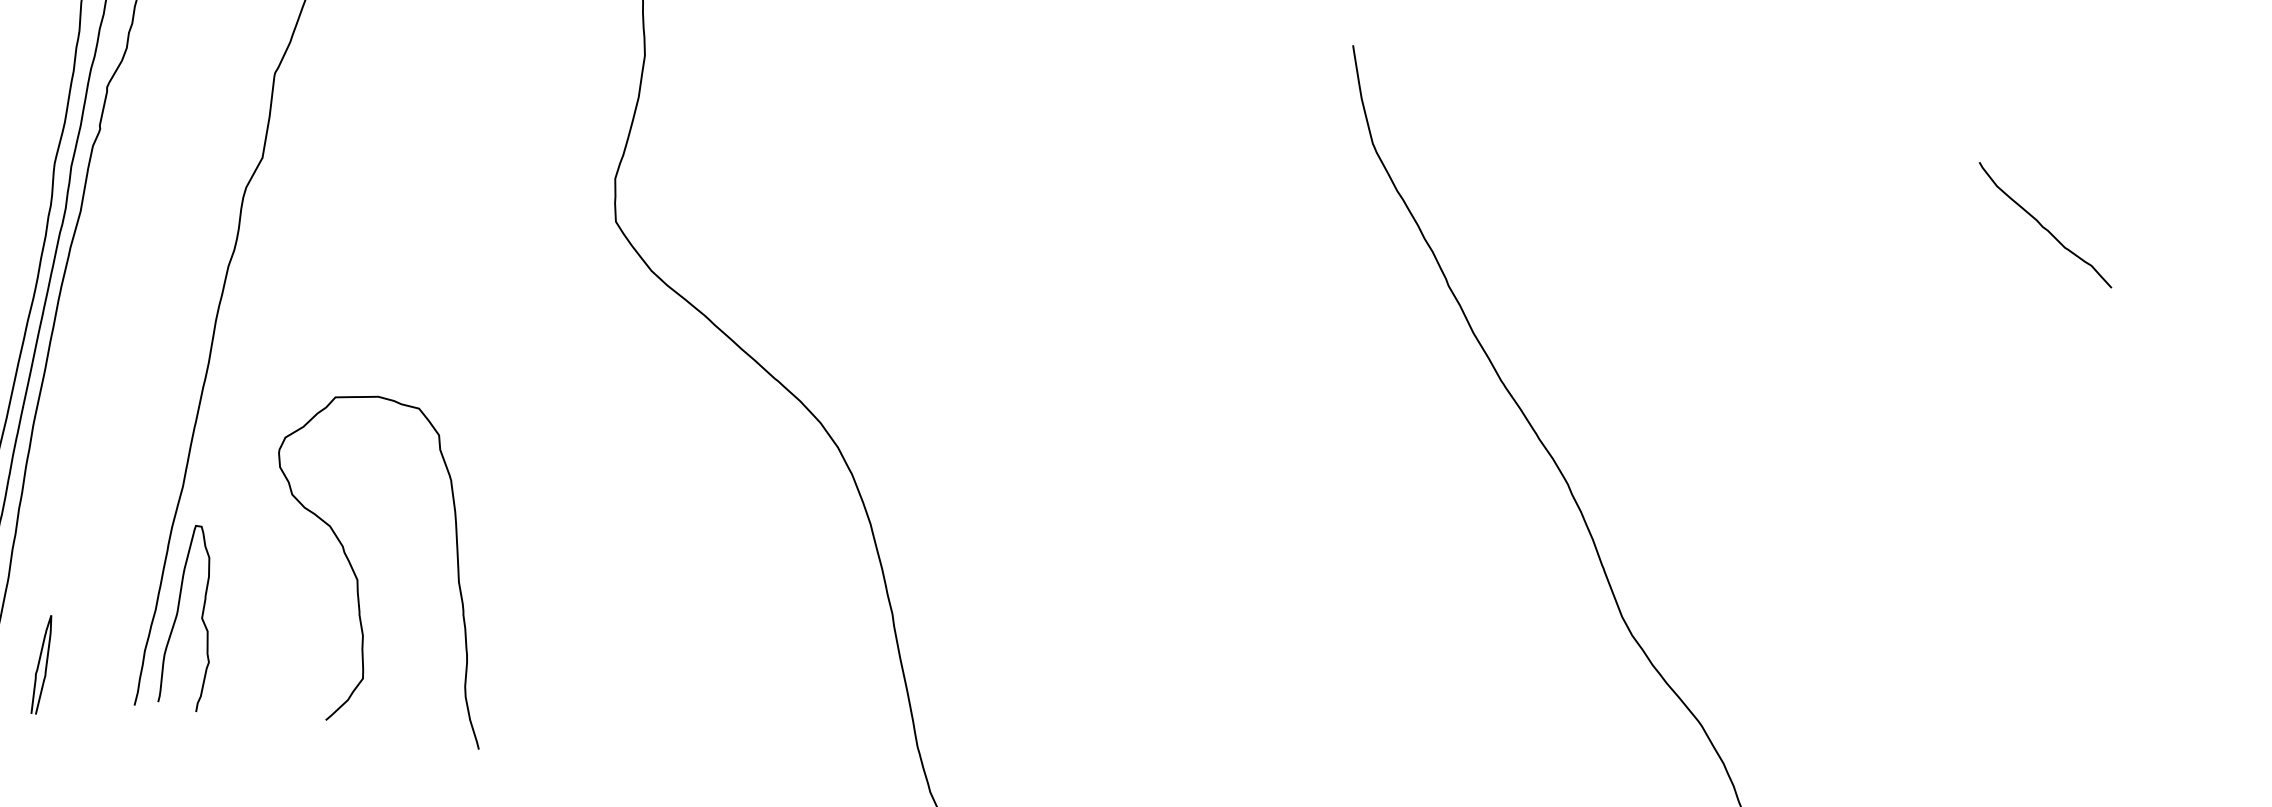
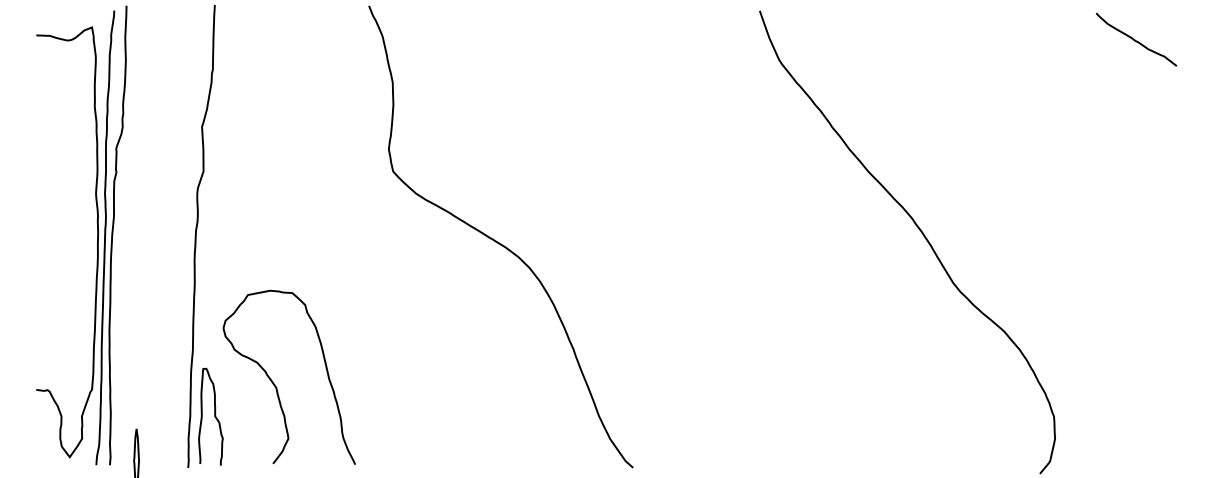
curve: (356, 573) -> (275, 384), moved

